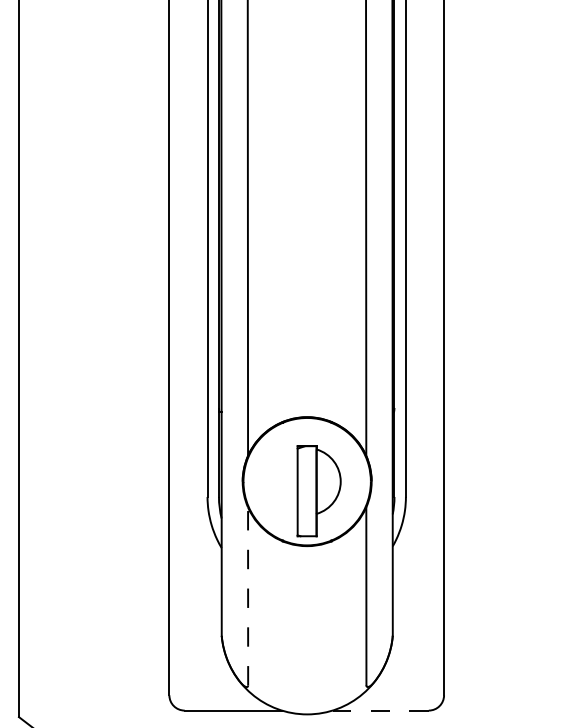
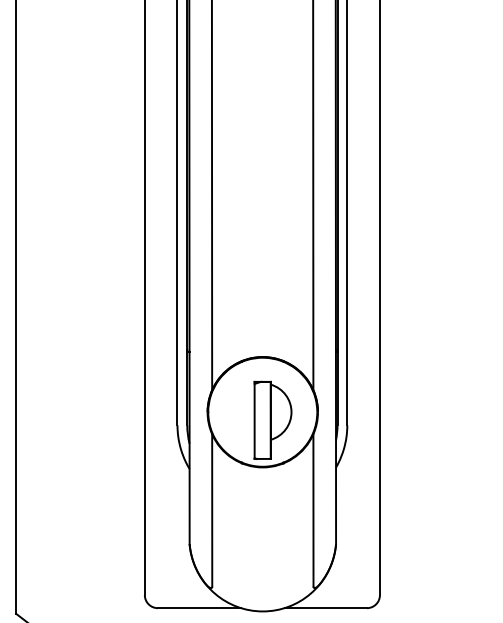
line: (248, 595) -> (212, 509), dashed -> solid
line: (380, 710) -> (325, 608), dashed -> solid

